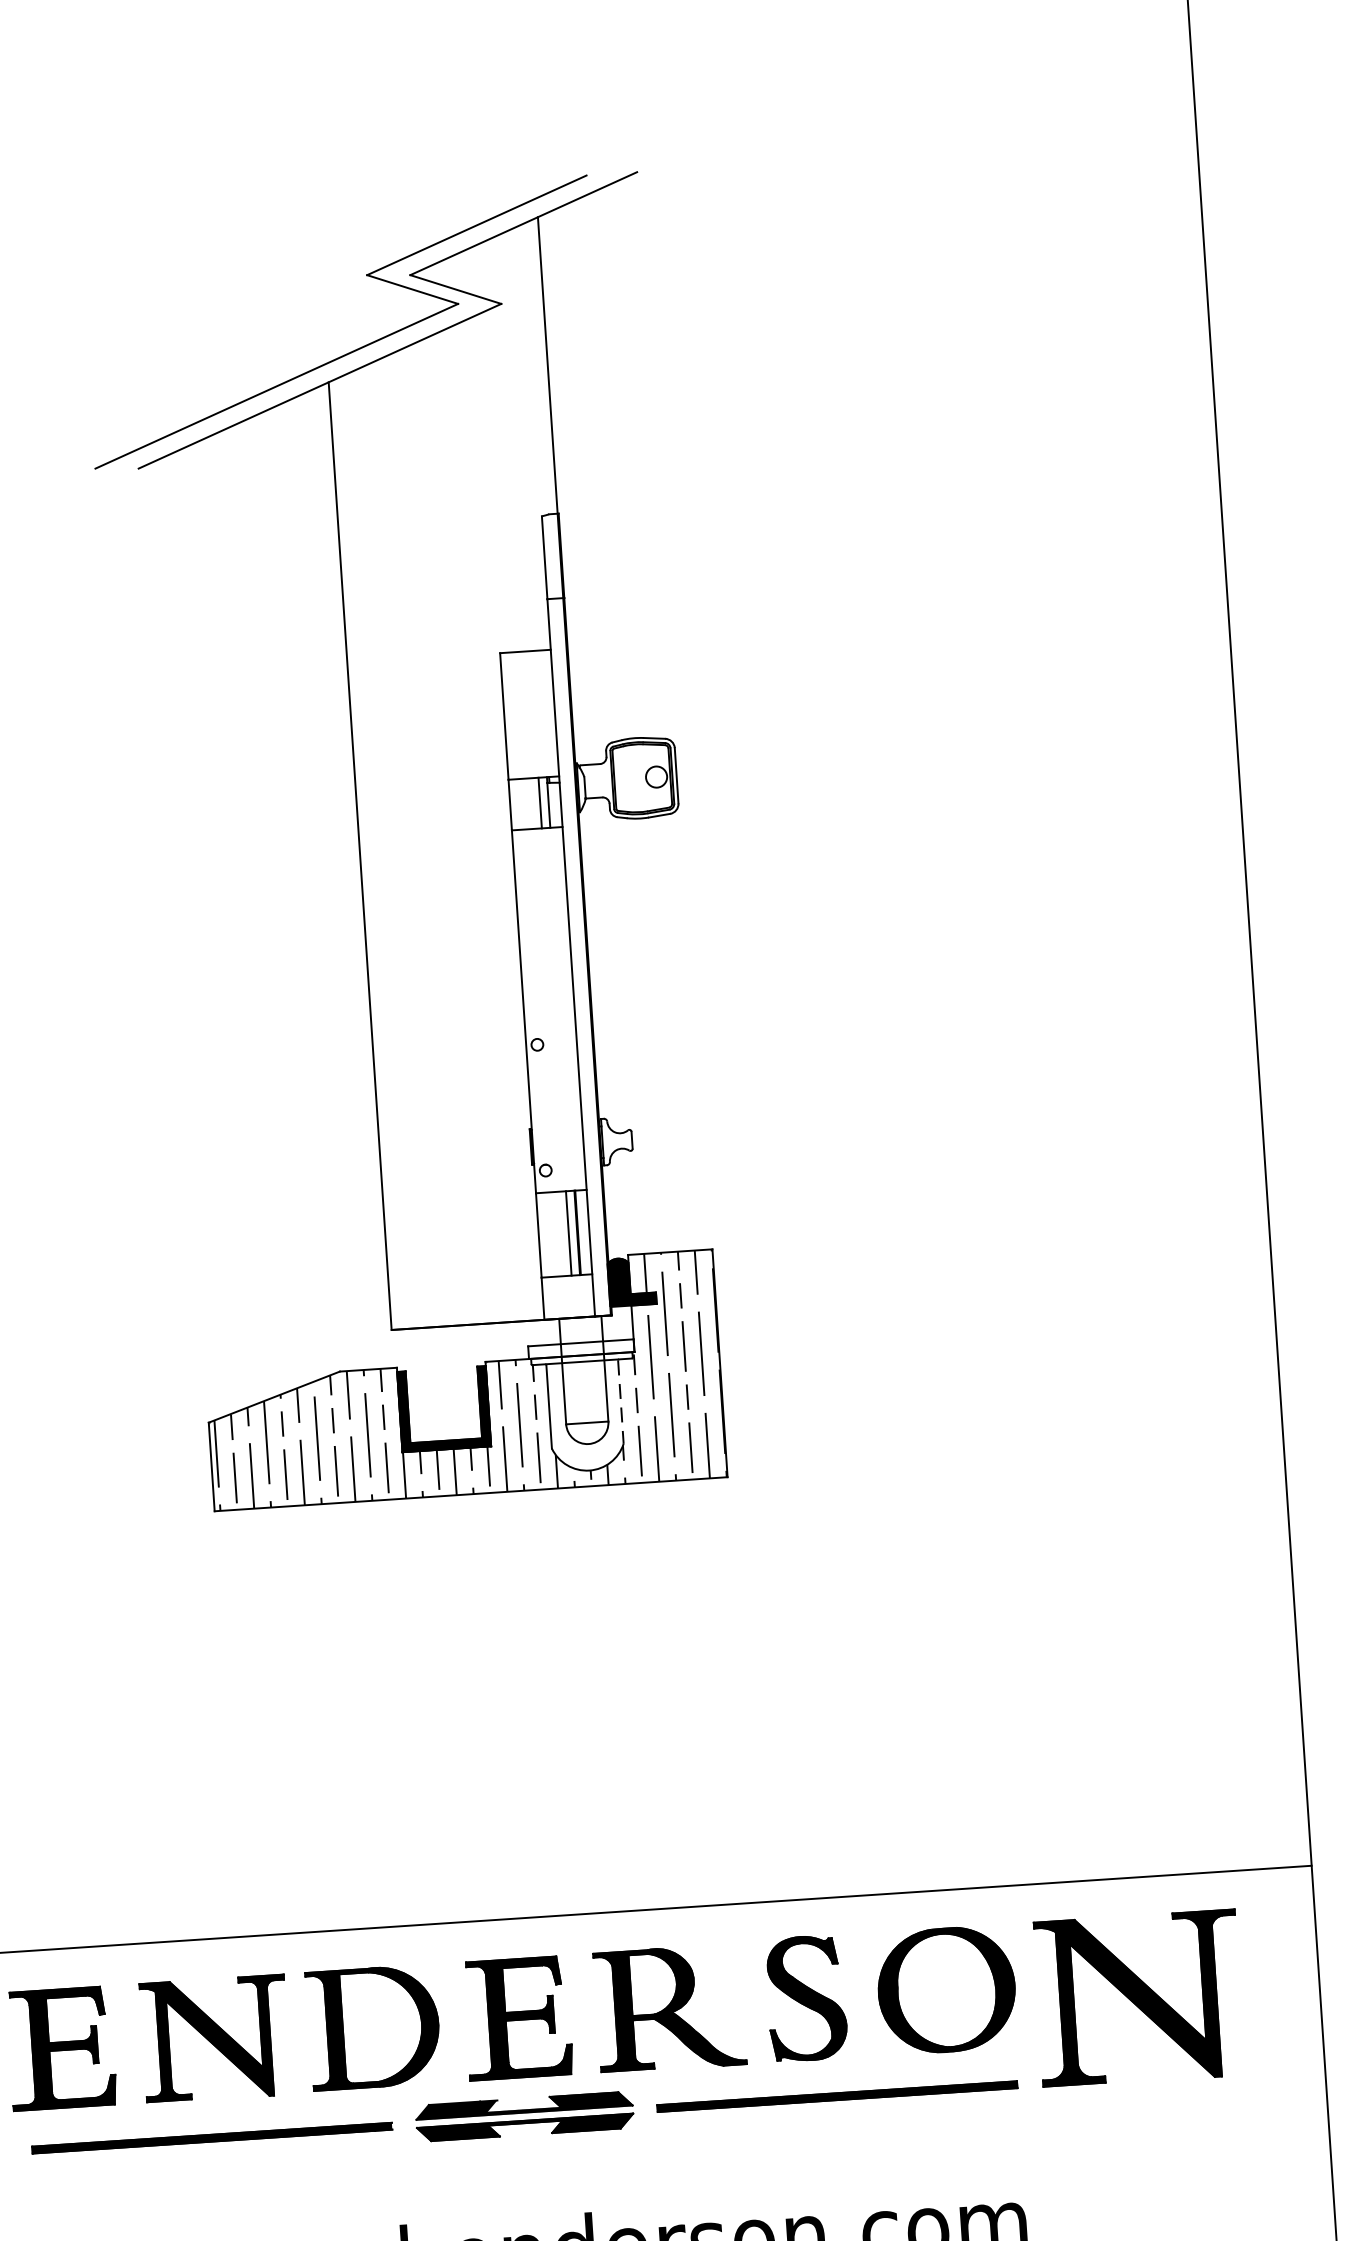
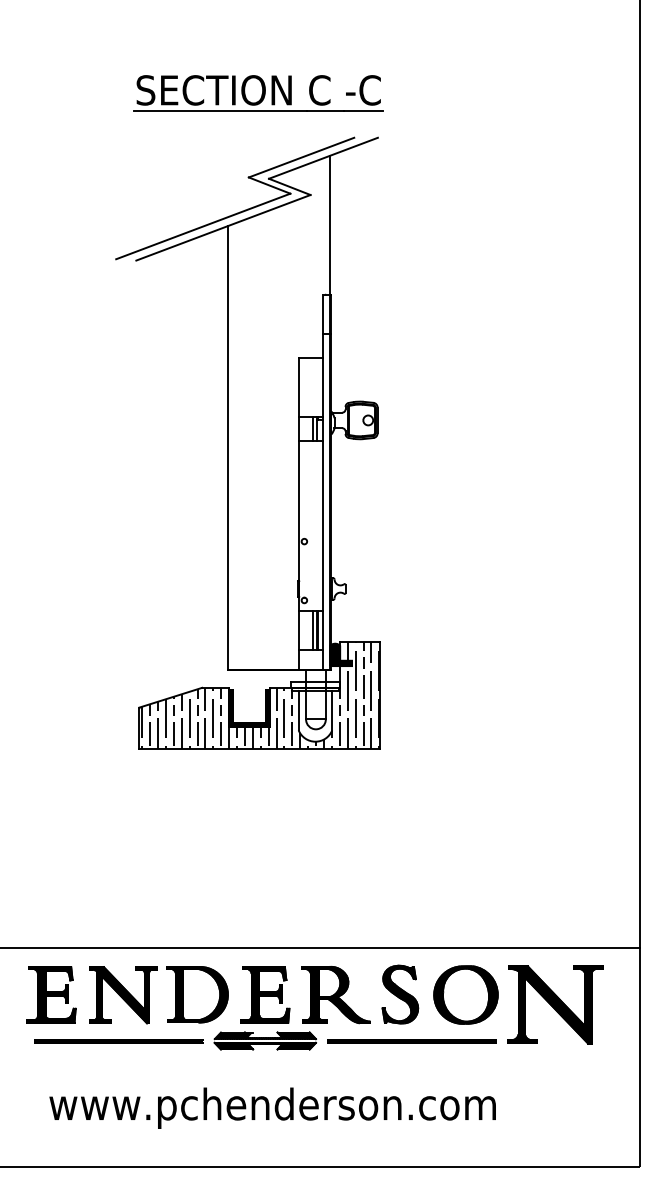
part: (375, 94) -> (258, 93), added
line: (621, 1401) -> (332, 710), dashed -> solid

